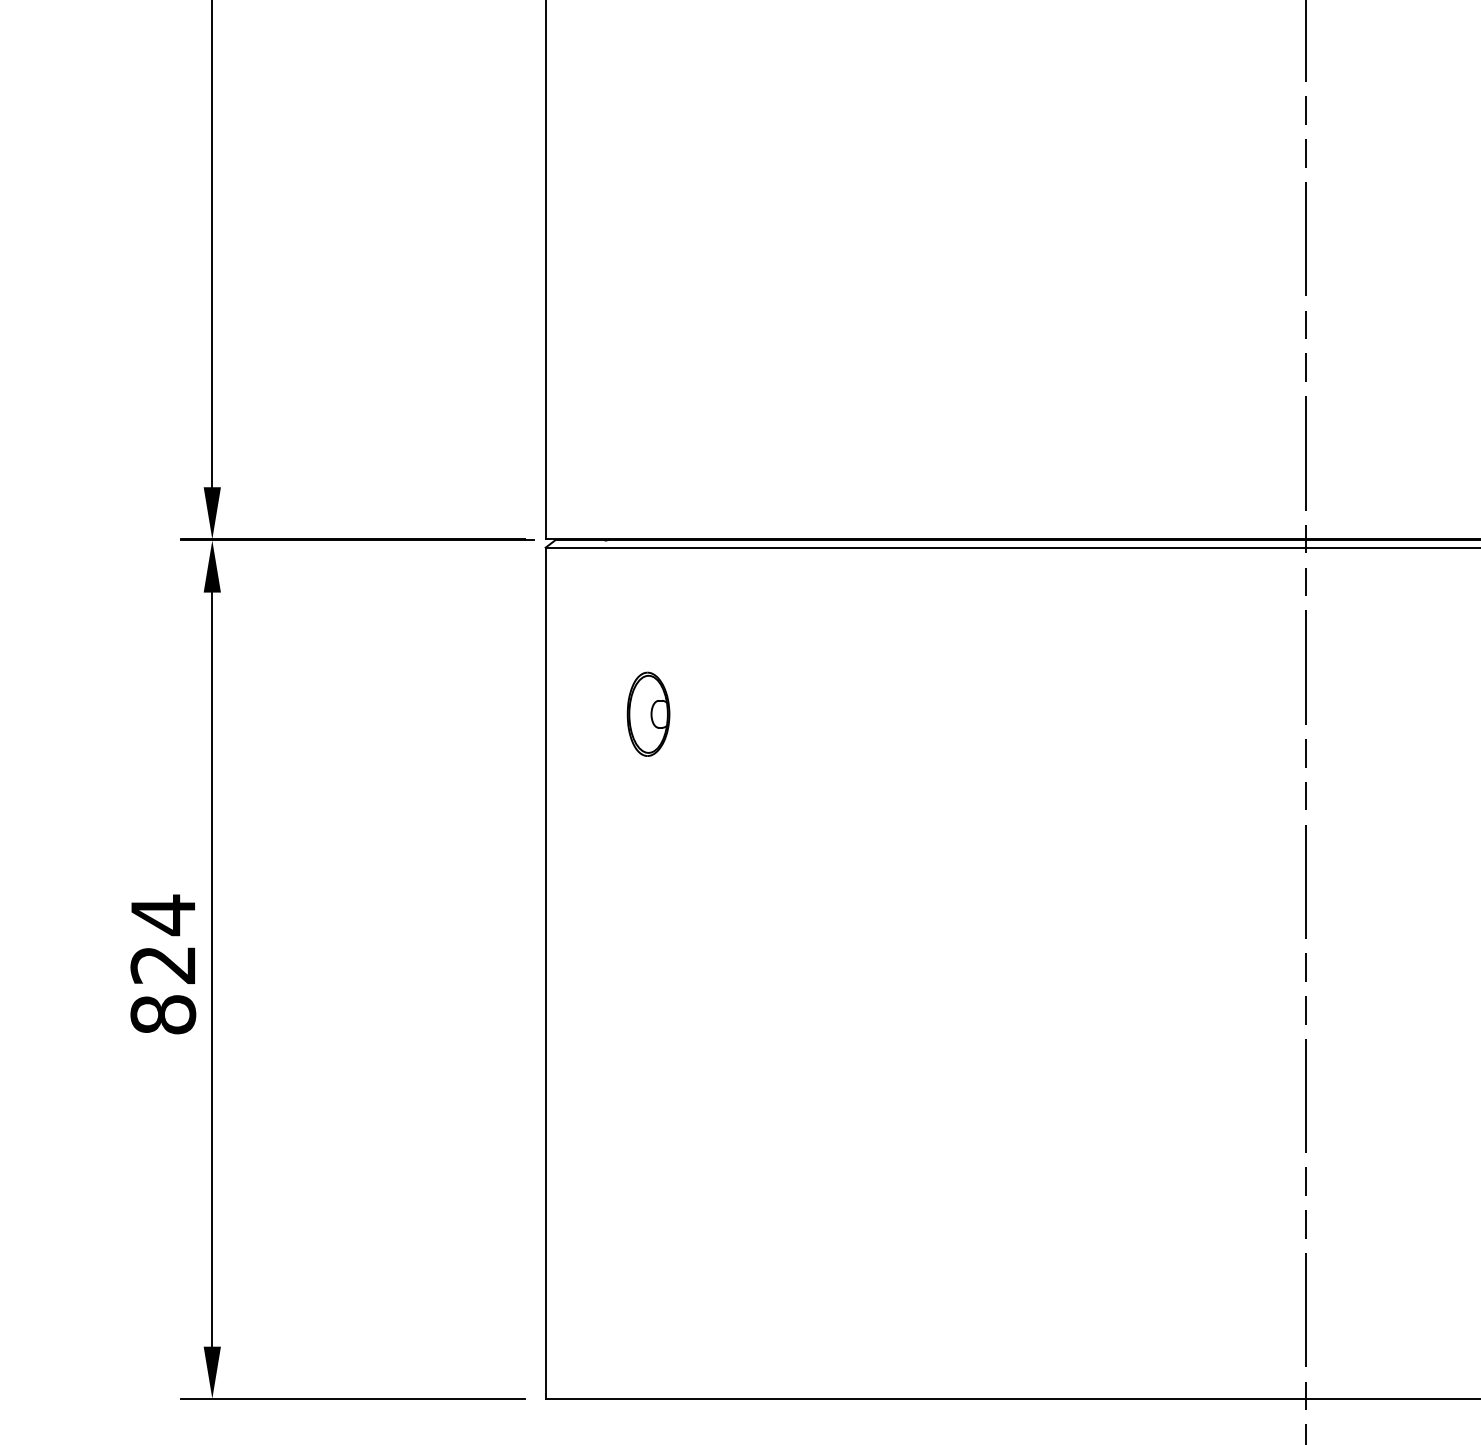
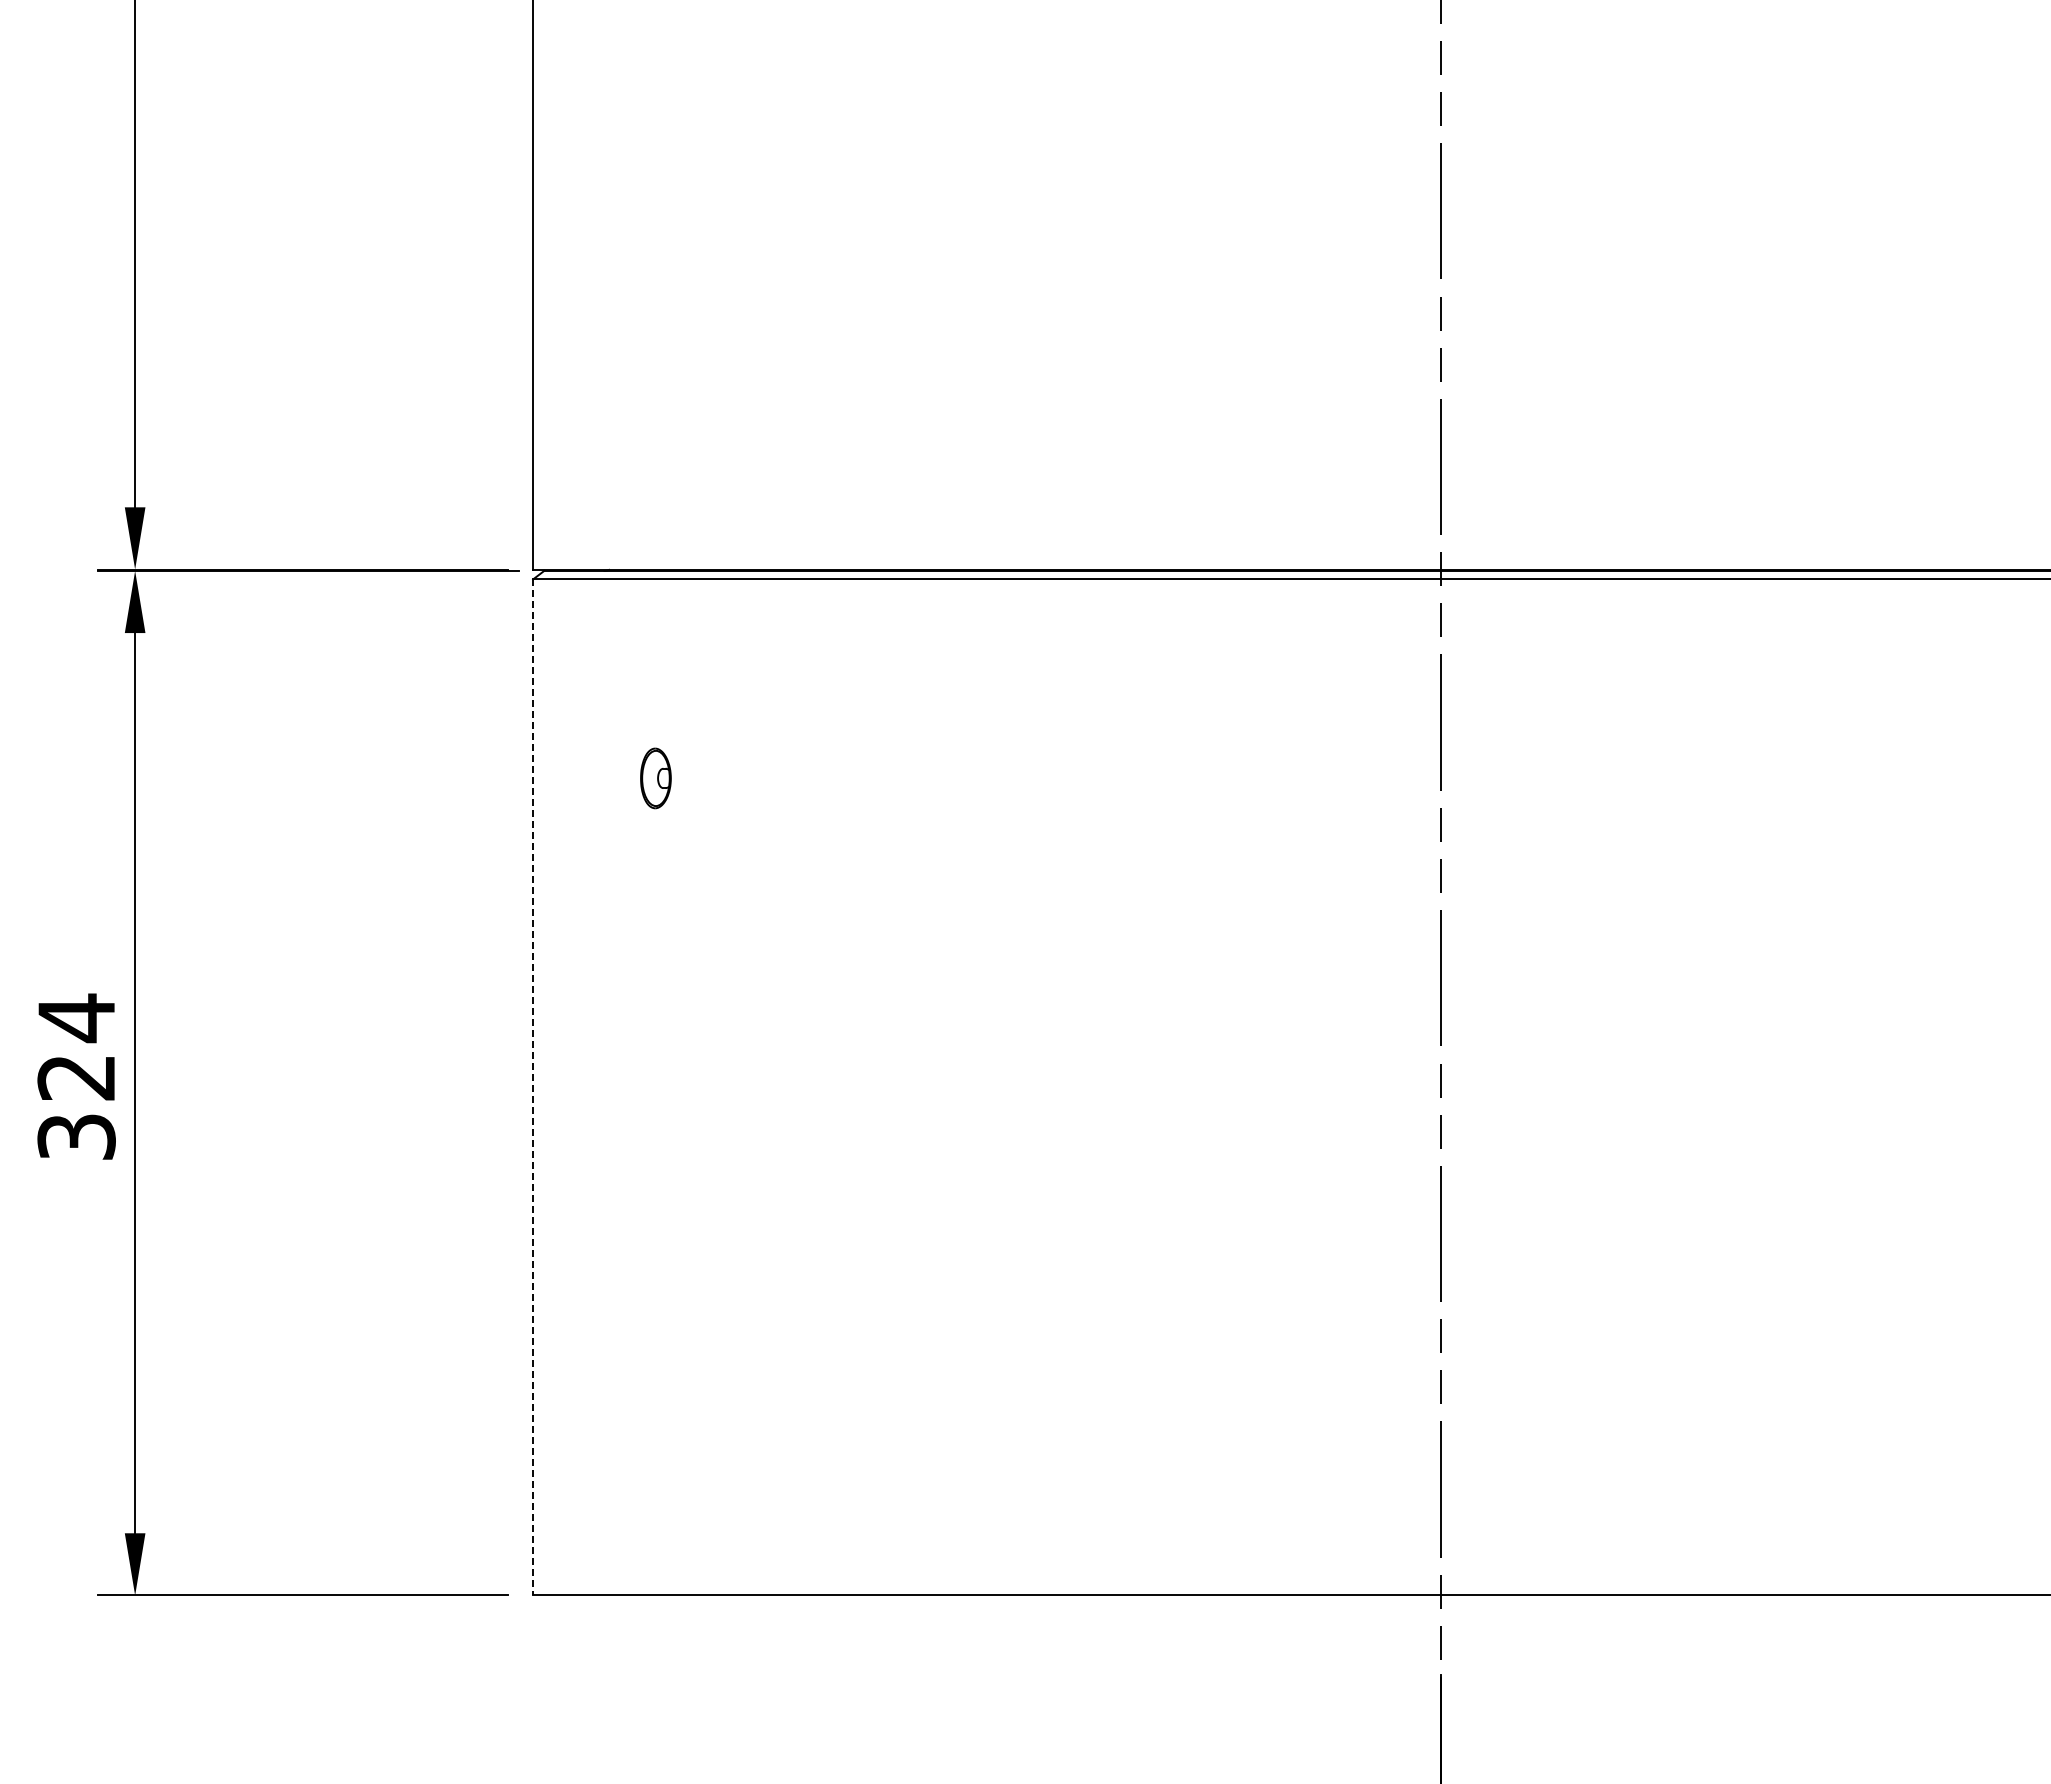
part: (648, 714) -> (655, 778), size x0.6
line: (546, 973) -> (533, 1087), solid -> dashed
text: (163, 1014) -> (76, 1136), 824 -> 324

